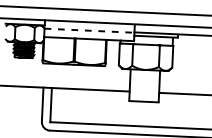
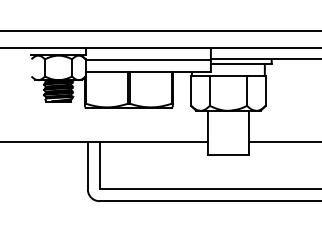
line: (89, 30) -> (148, 59), dashed -> solid

